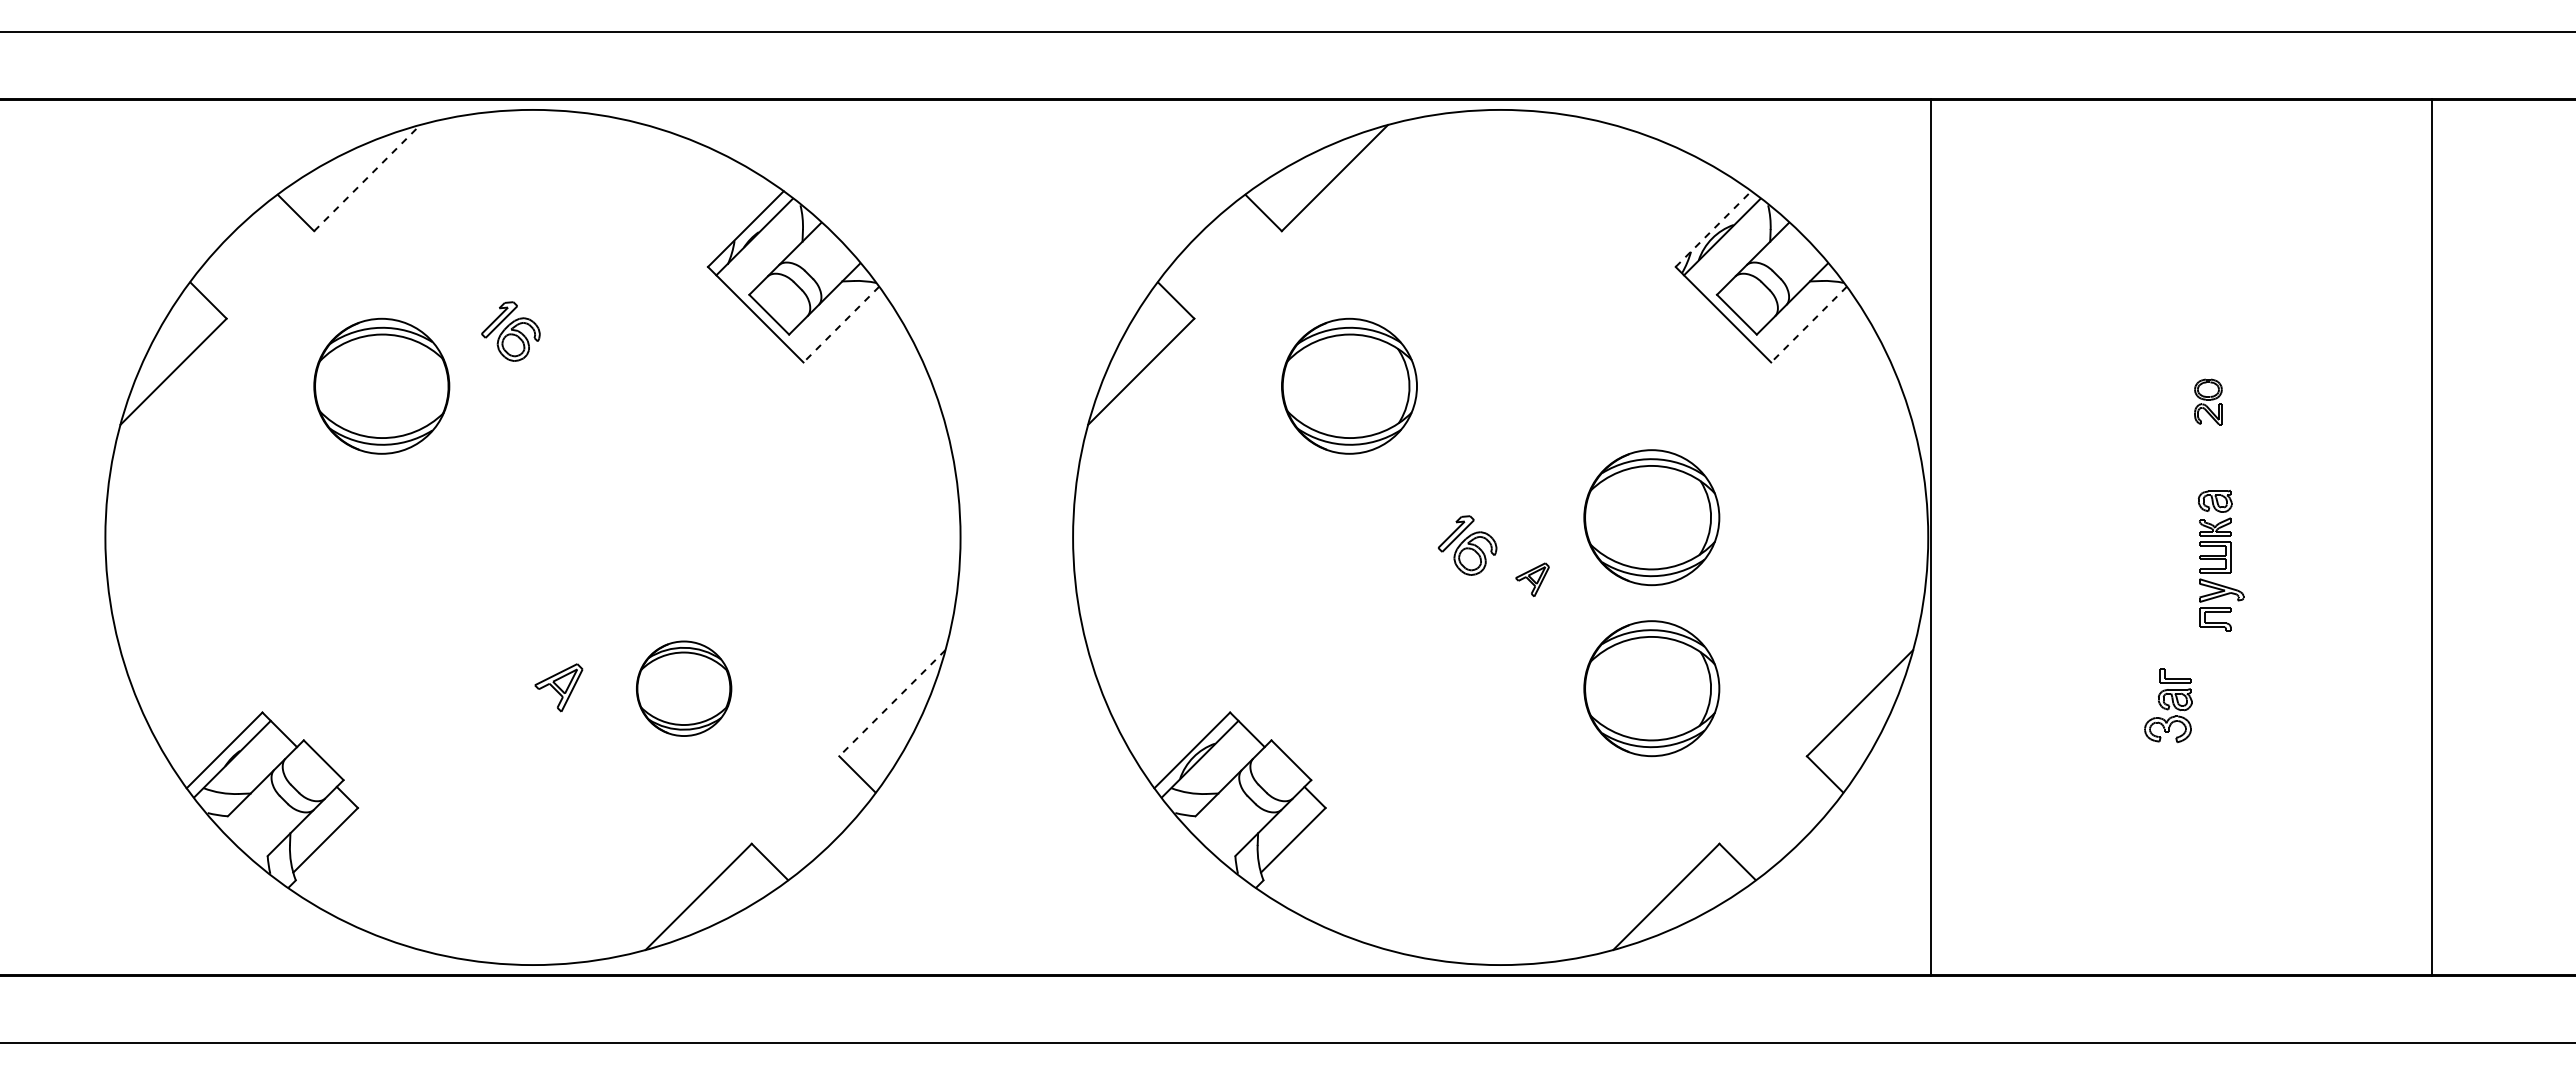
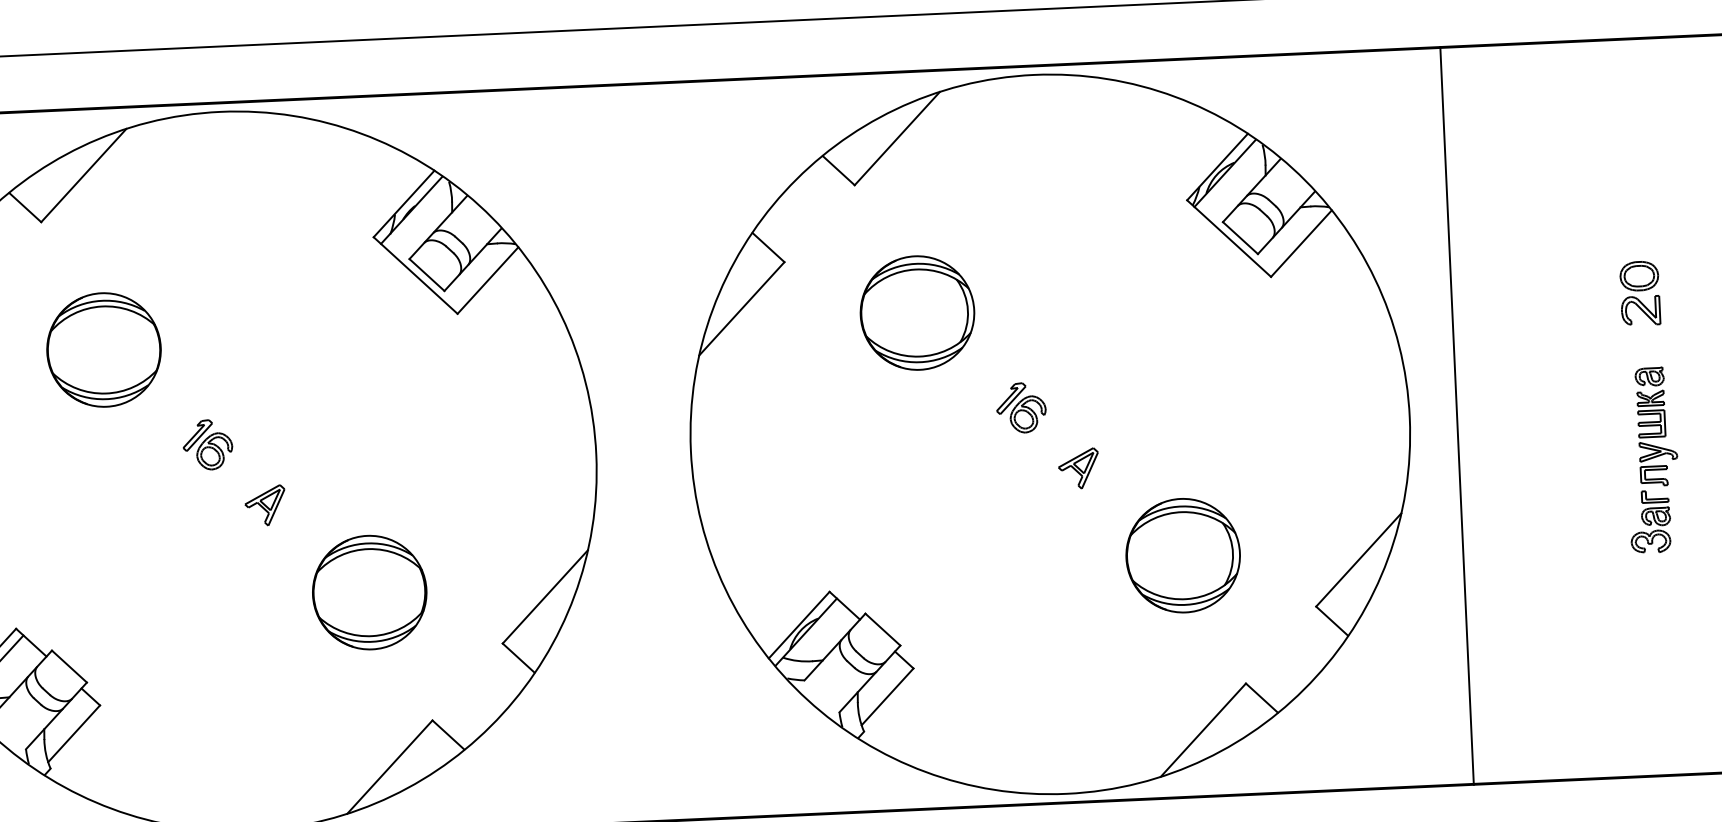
line: (367, 177) -> (84, 175), dashed -> solid
line: (1713, 229) -> (1217, 167), dashed -> solid
line: (841, 324) -> (488, 280), dashed -> solid
line: (1809, 324) -> (1301, 243), dashed -> solid
part: (510, 331) -> (207, 444), moved
part: (2208, 401) -> (1640, 293), size x1.67
part: (1651, 517) -> (1176, 411), removed
line: (1930, 537) -> (1457, 415), moved
part: (1467, 545) -> (1021, 407), moved
part: (1532, 579) -> (1078, 468), size x1.43
part: (558, 687) -> (264, 505), moved
part: (683, 688) -> (369, 592), size x1.43
line: (892, 703) -> (545, 597), dashed -> solid
part: (2168, 705) -> (1650, 521), moved

